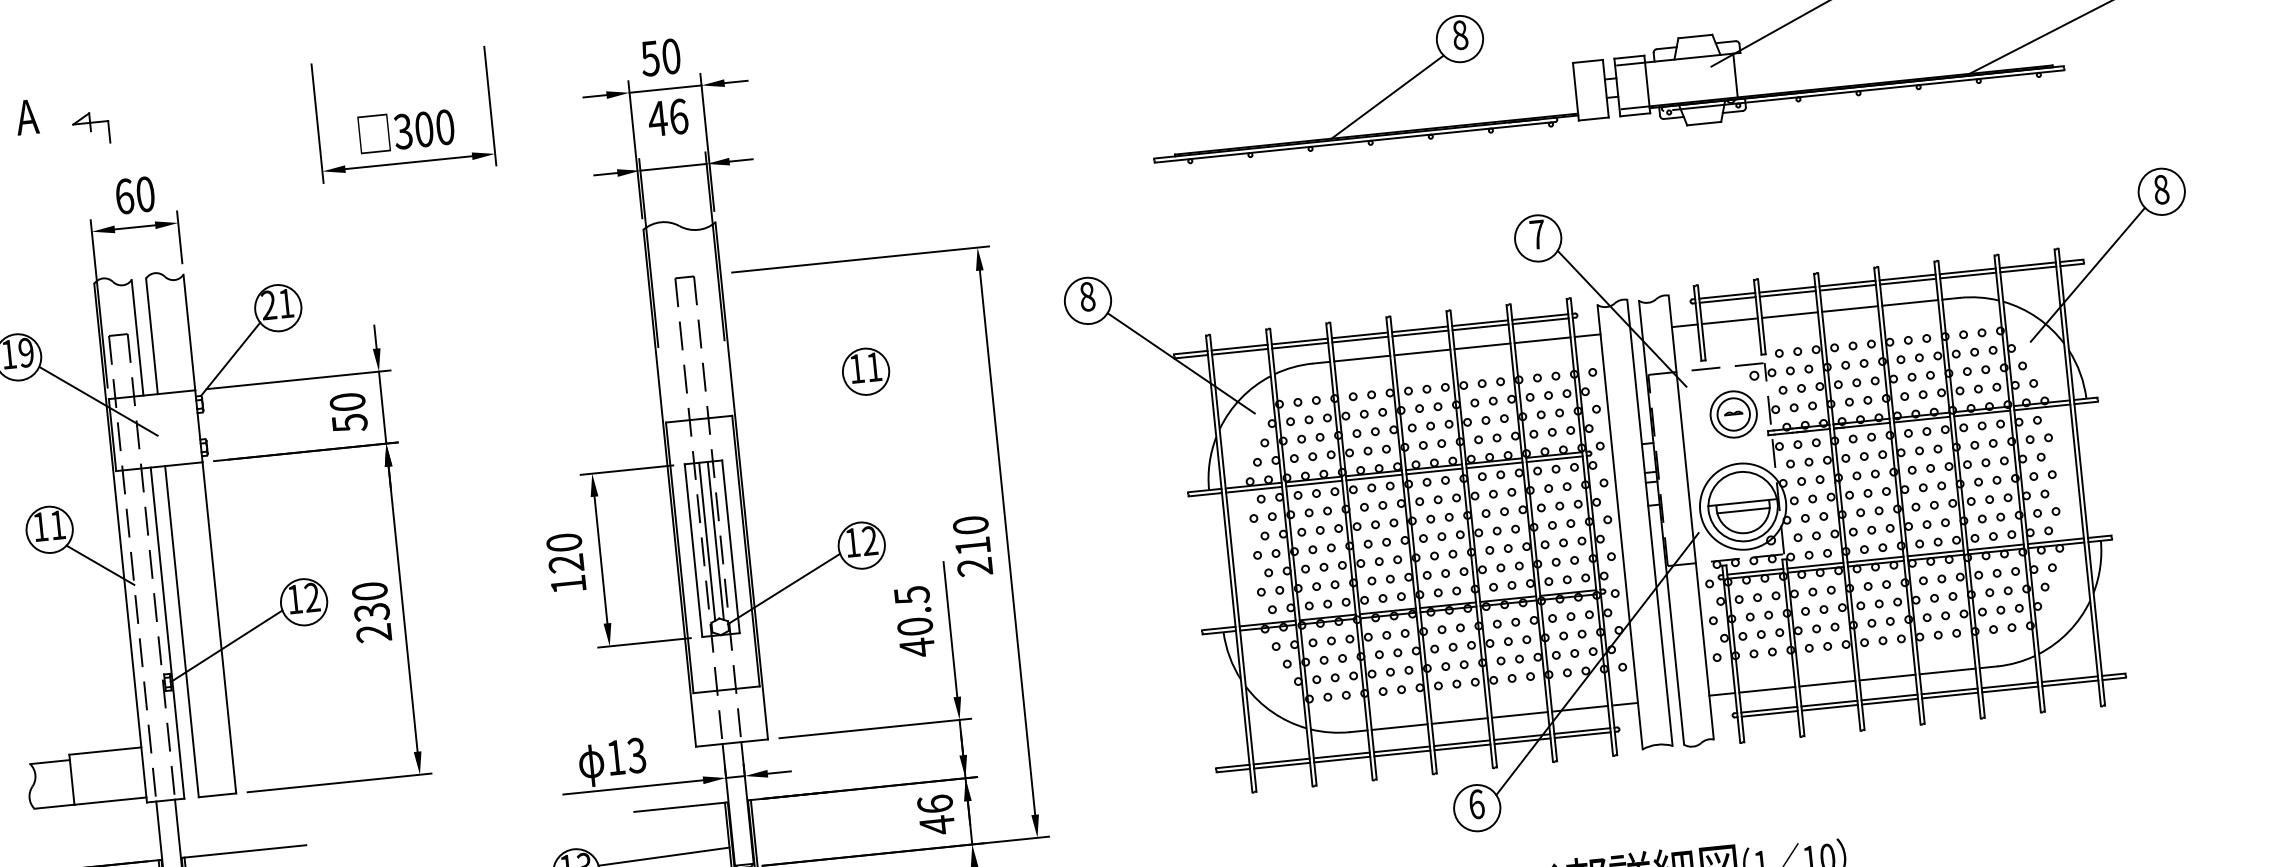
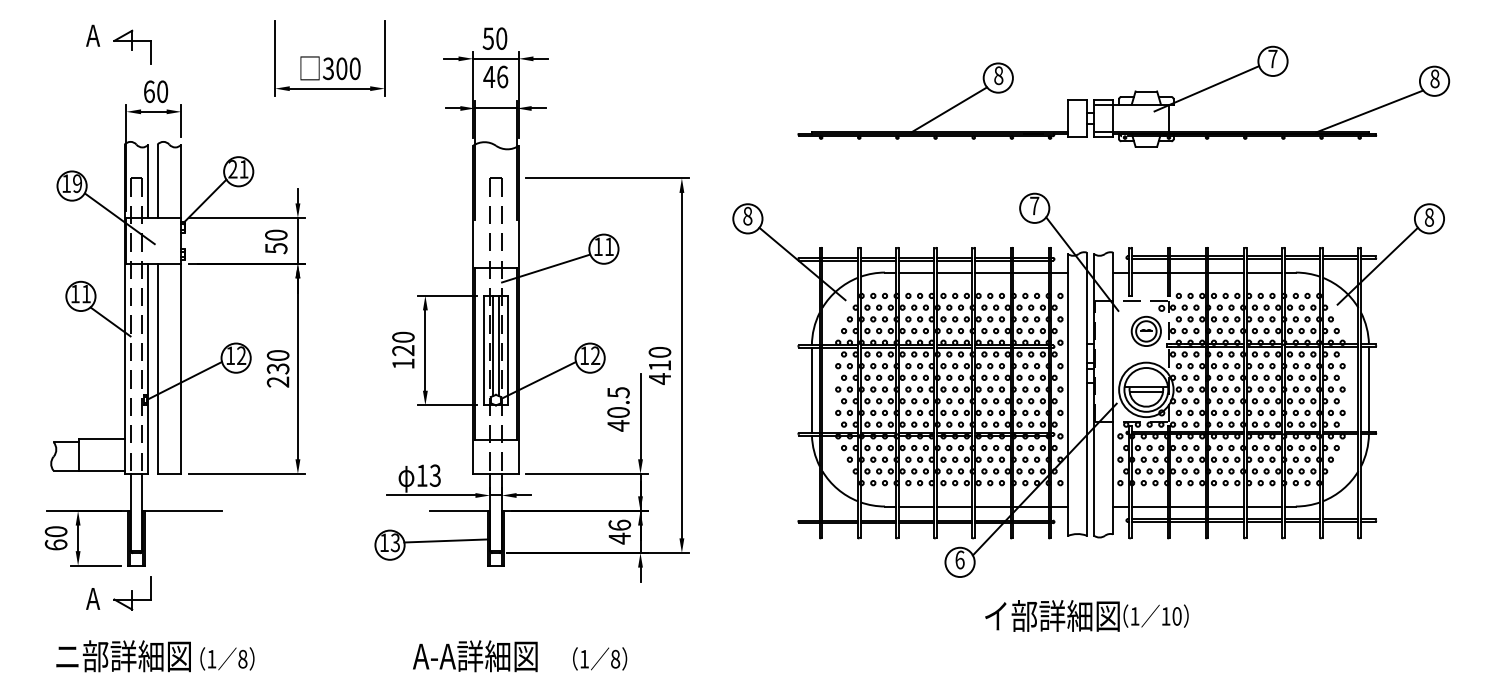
part: (90, 127) -> (132, 46), size x1.67
line: (777, 411) -> (545, 268), added
line: (2092, 468) -> (1368, 388), added
line: (1215, 561) -> (811, 390), added
text: (974, 568) -> (659, 379), 210 -> 410

